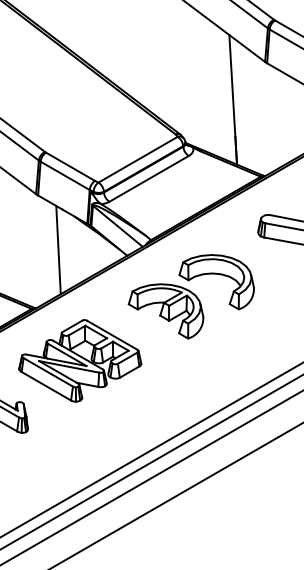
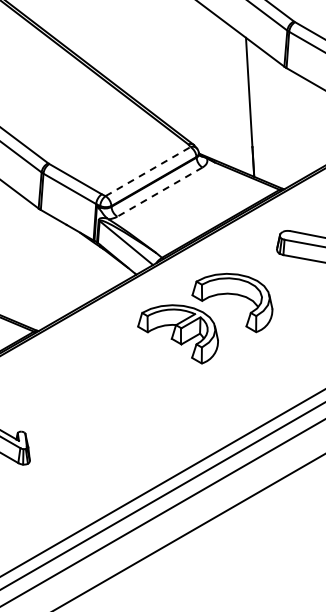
line: (138, 159) -> (148, 171), solid -> dashed
line: (148, 179) -> (159, 192), solid -> dashed
line: (58, 250) -> (62, 268), removed
part: (79, 360) -> (85, 387), removed

